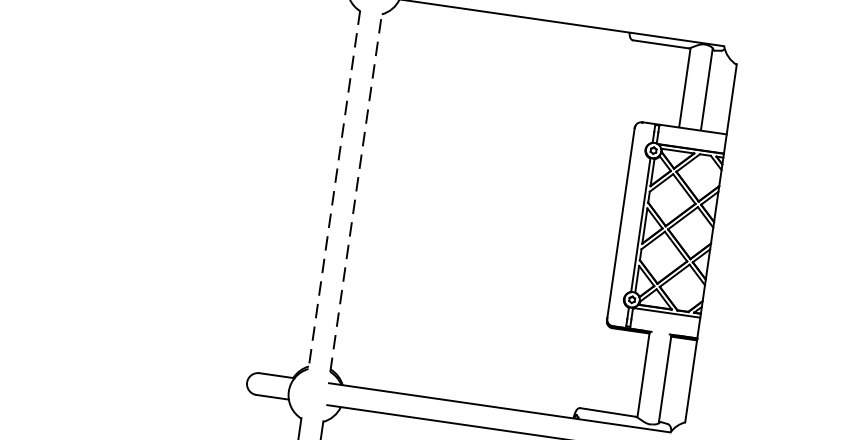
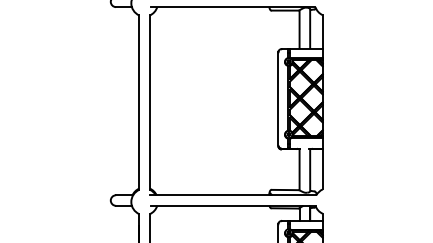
line: (334, 191) -> (139, 103), dashed -> solid
line: (355, 192) -> (149, 102), dashed -> solid

